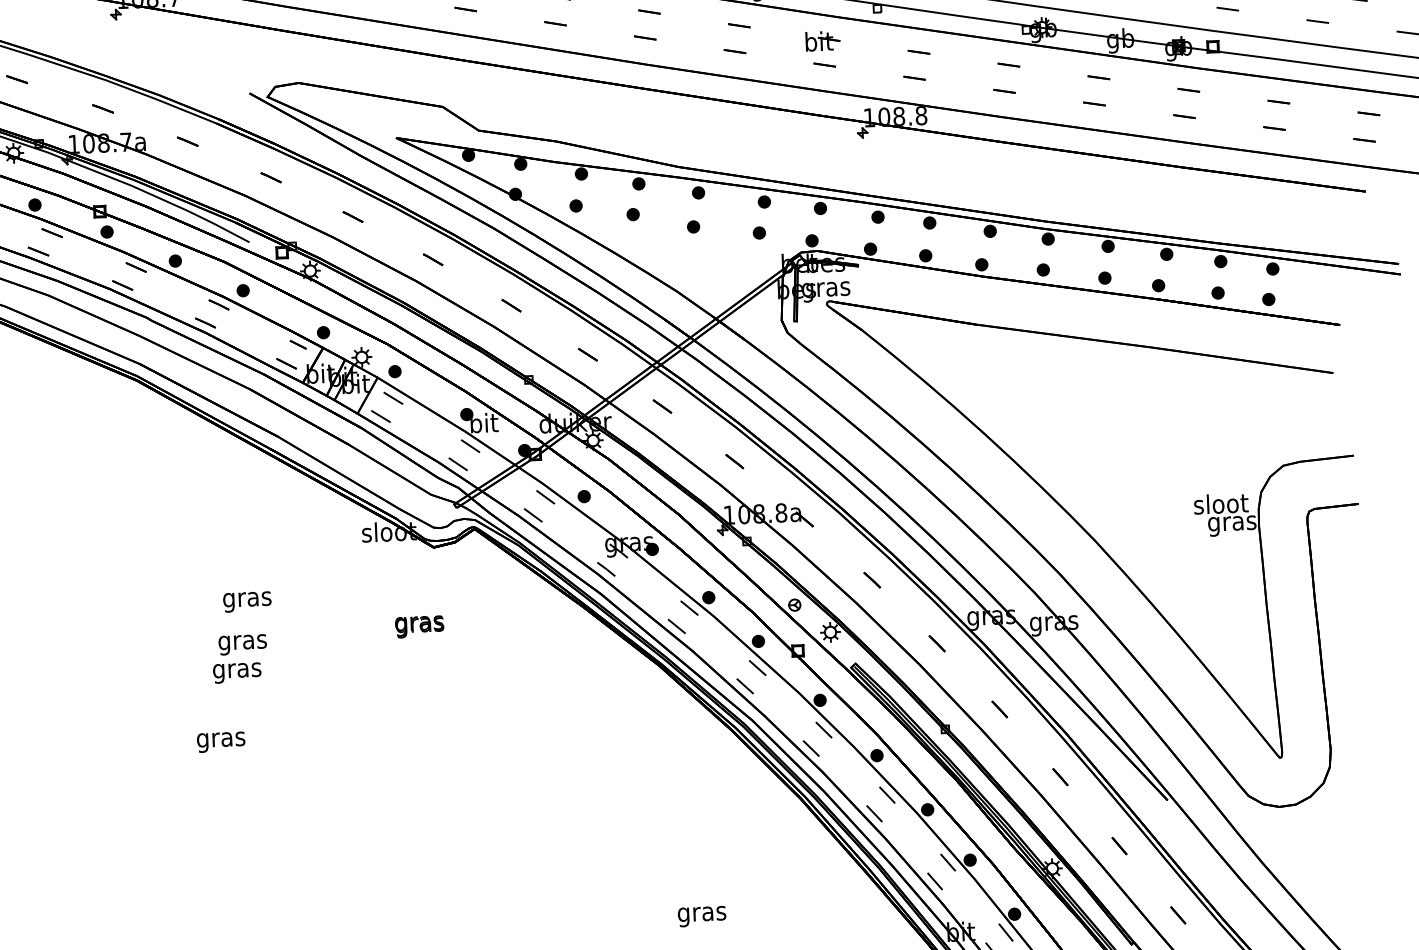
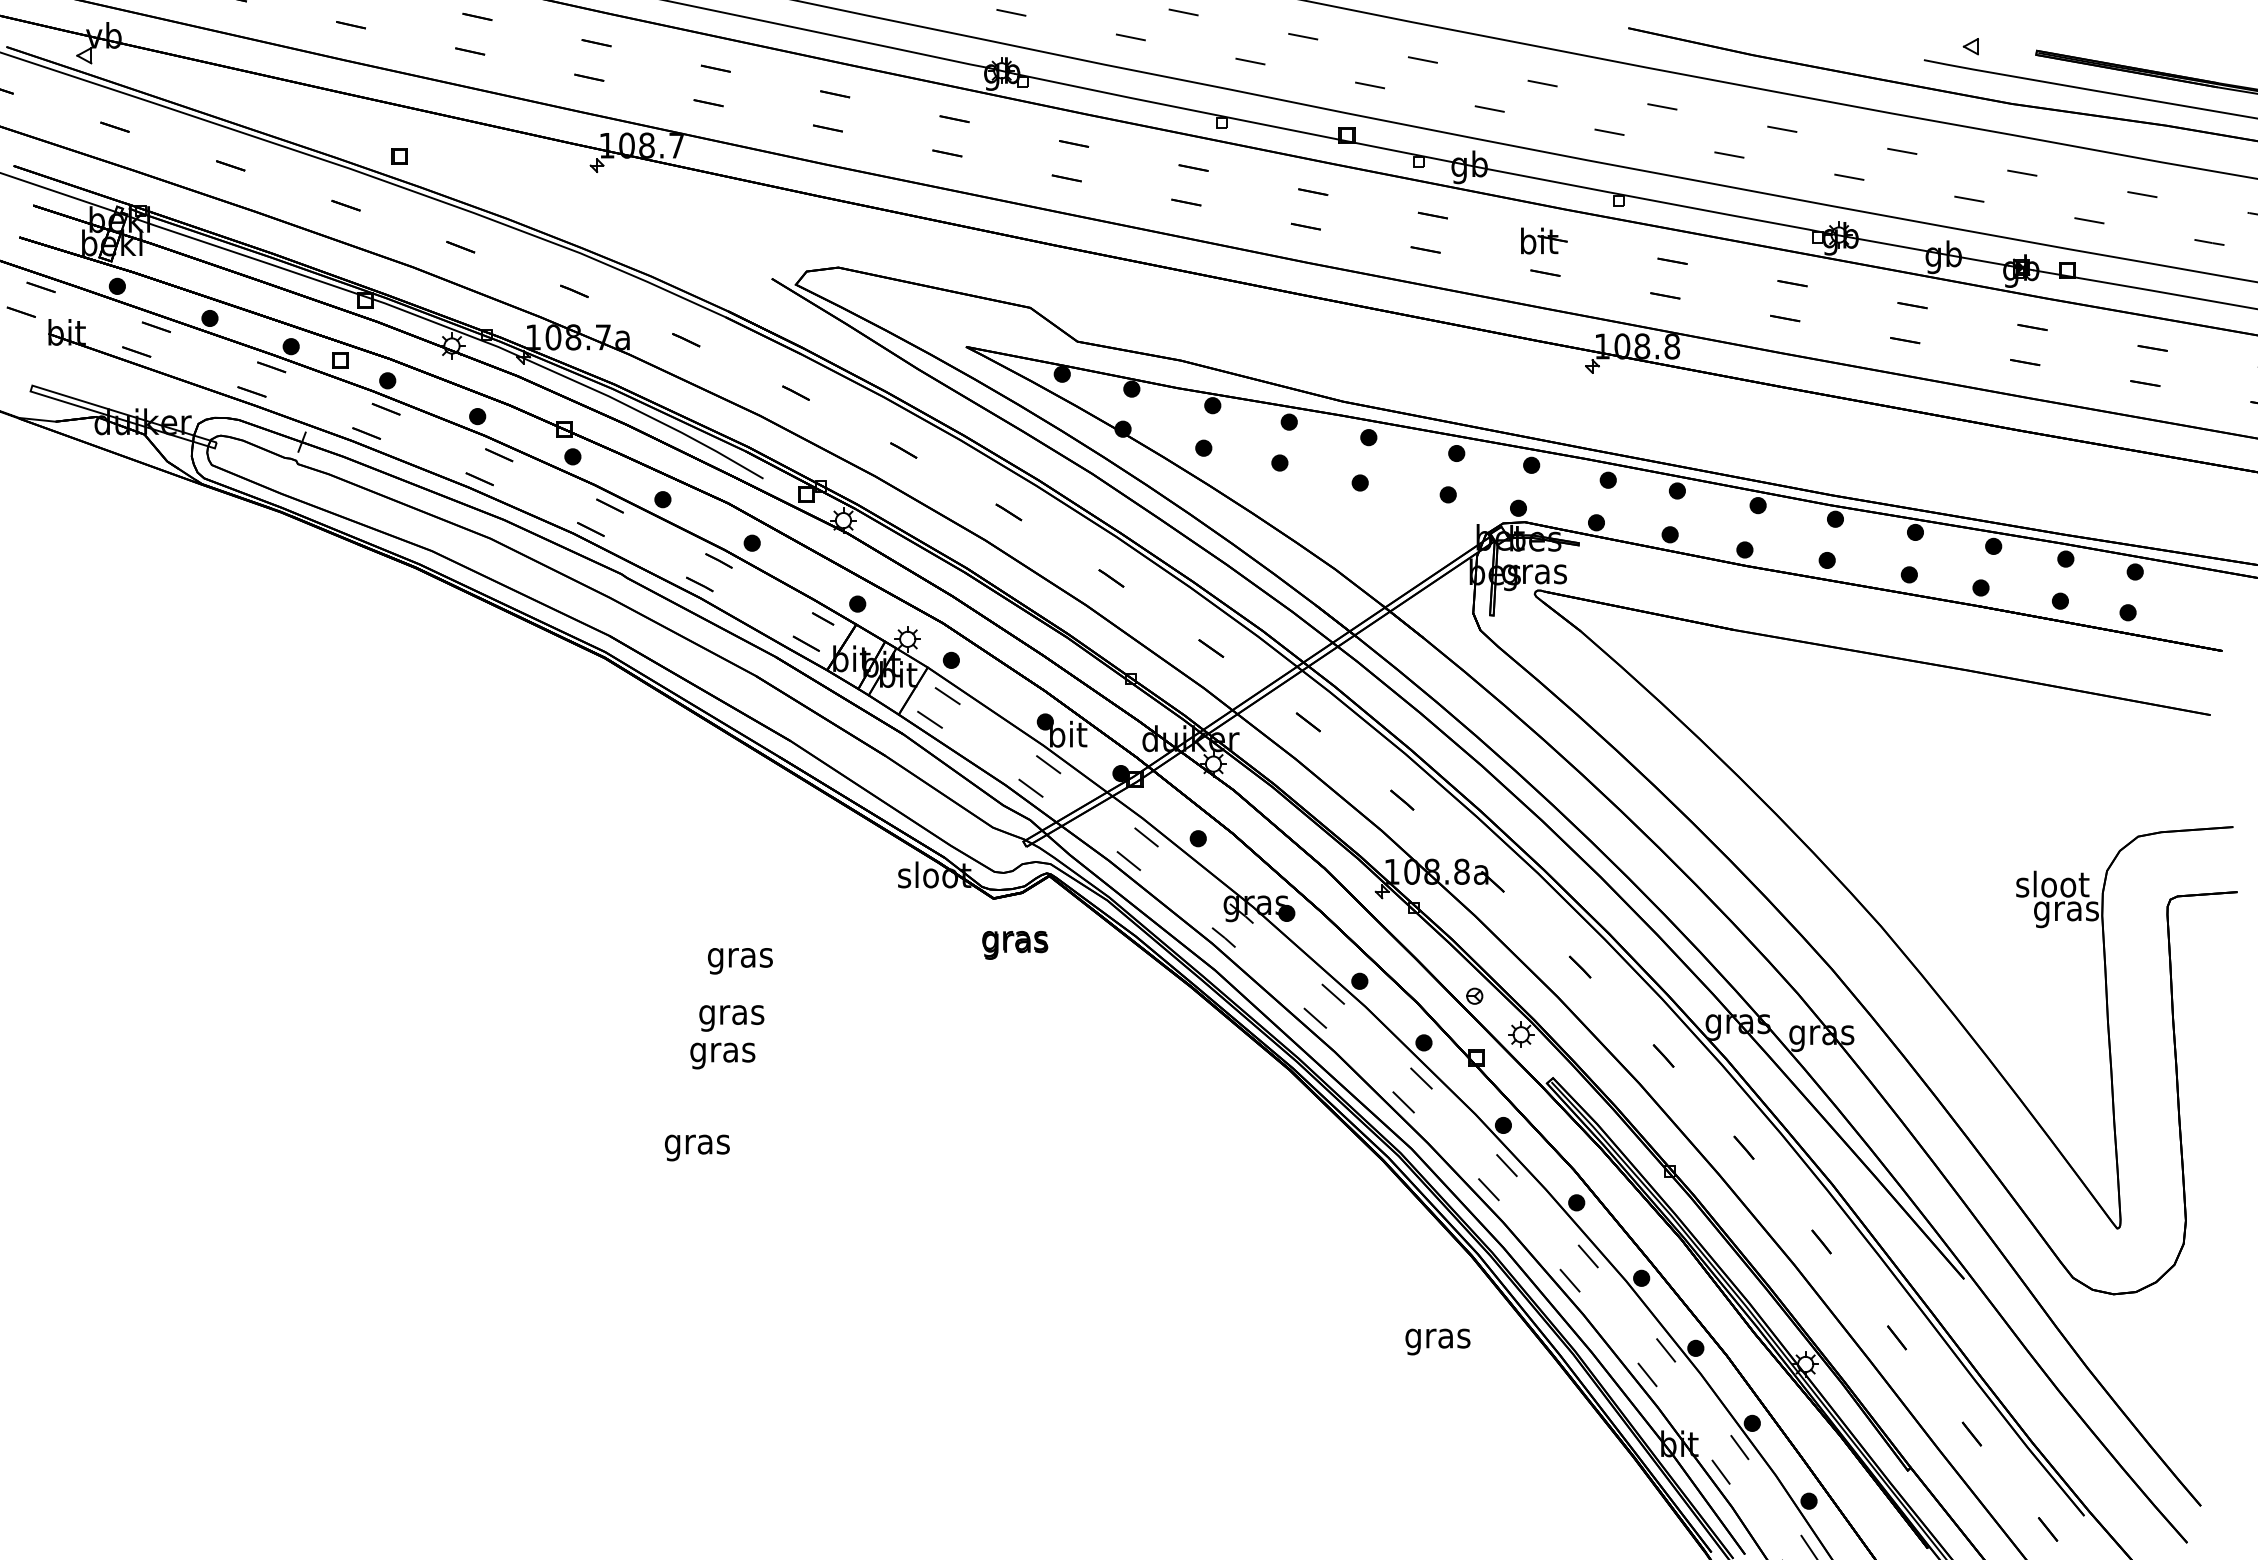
text: (419, 627) -> (1015, 945), moved
text: (701, 916) -> (1437, 1341), moved

